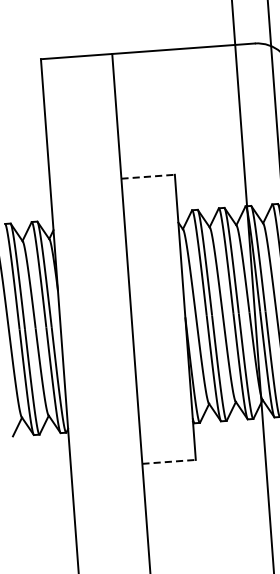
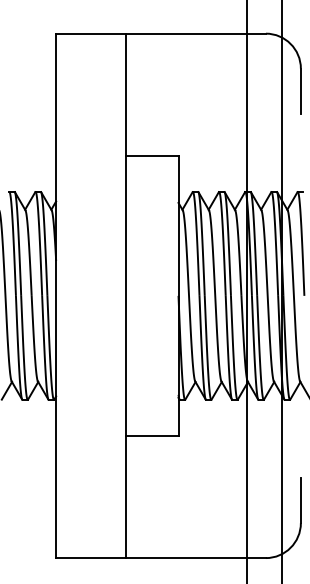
line: (148, 177) -> (152, 156), dashed -> solid
line: (169, 461) -> (152, 435), dashed -> solid

